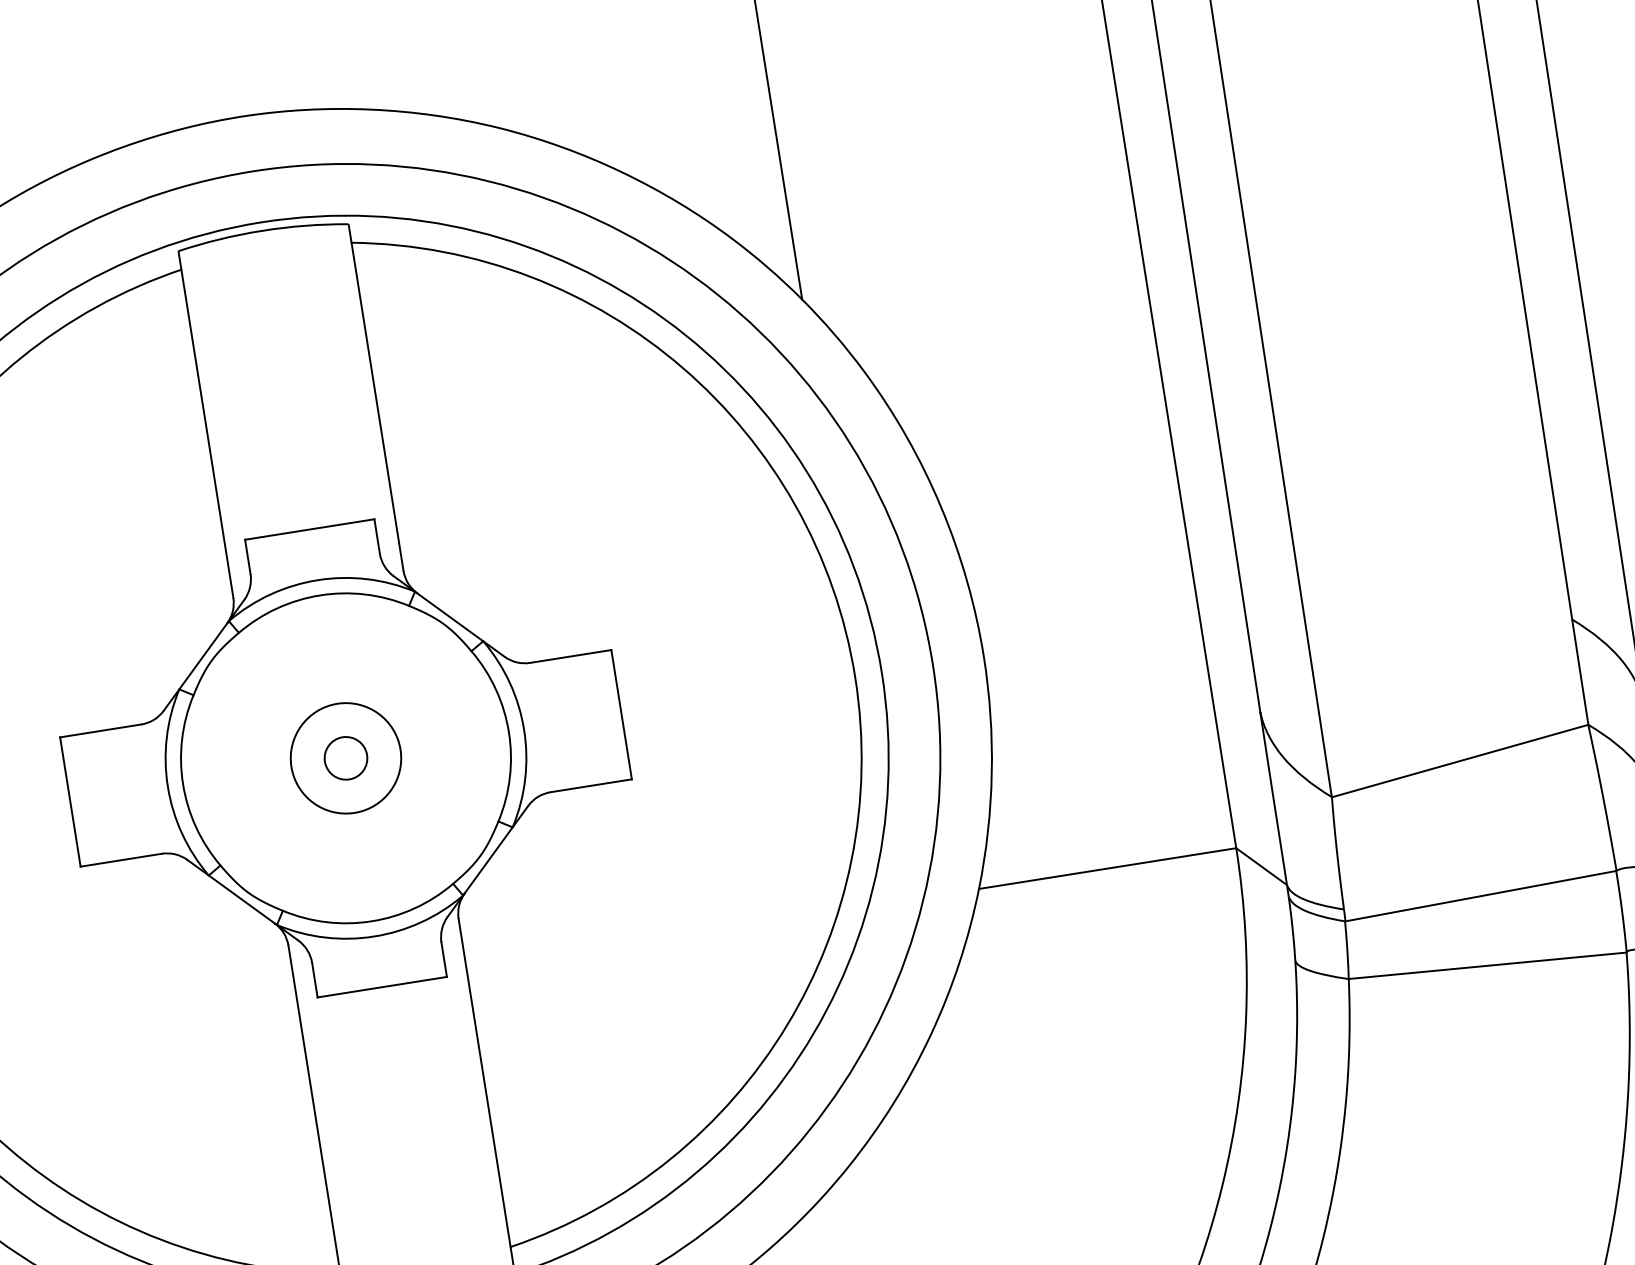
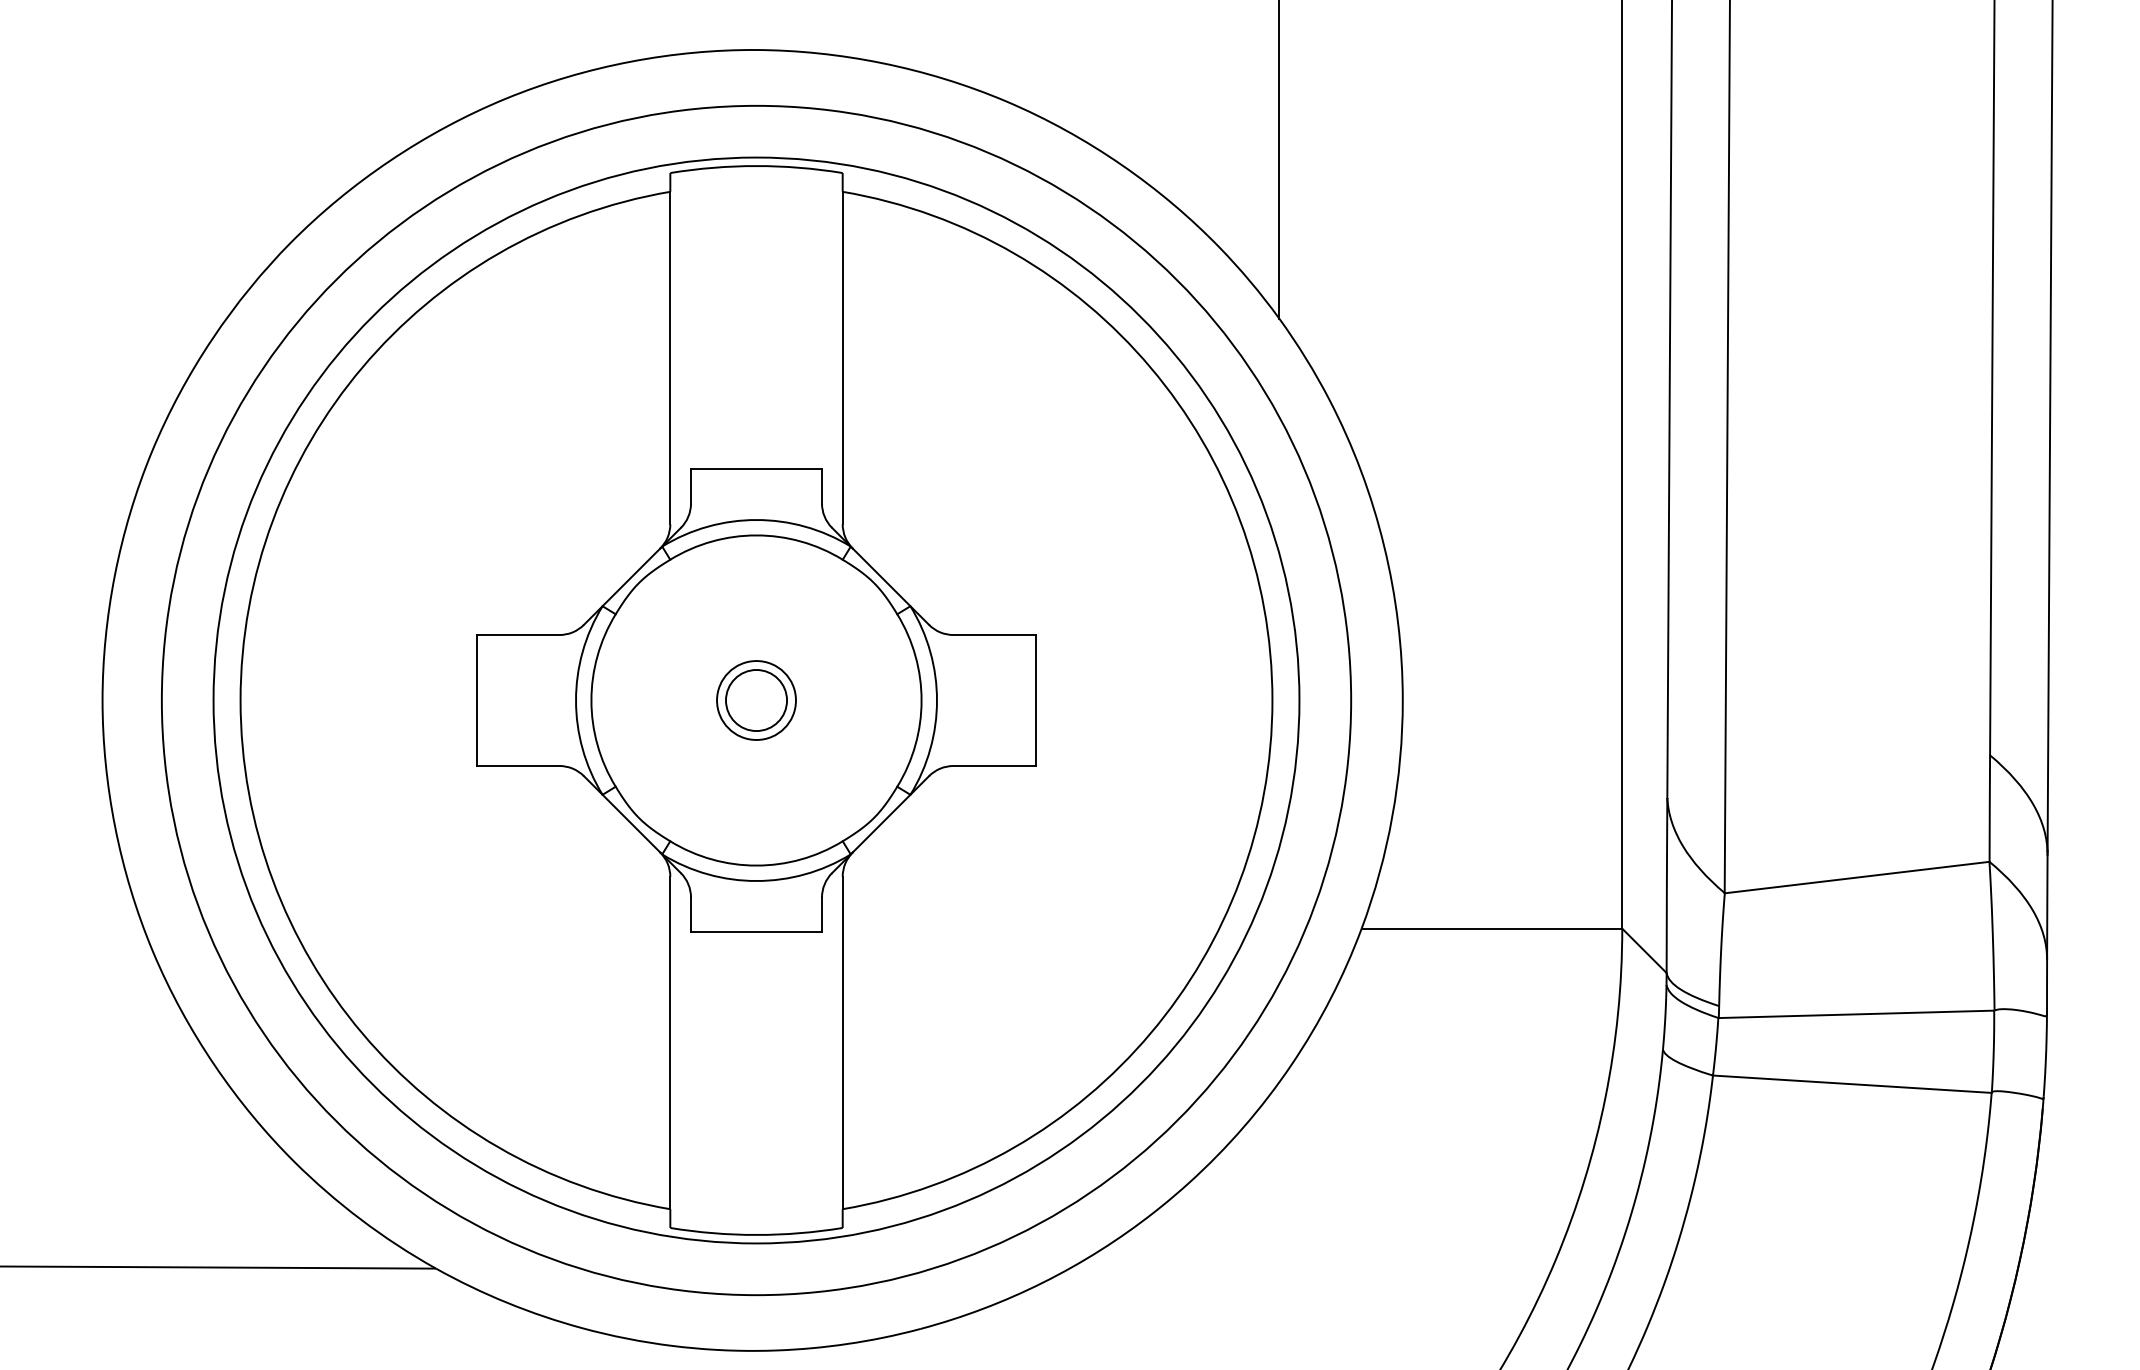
circle: (345, 758) -> (756, 700), size x0.71
circle: (345, 758) -> (756, 700), size x1.43

